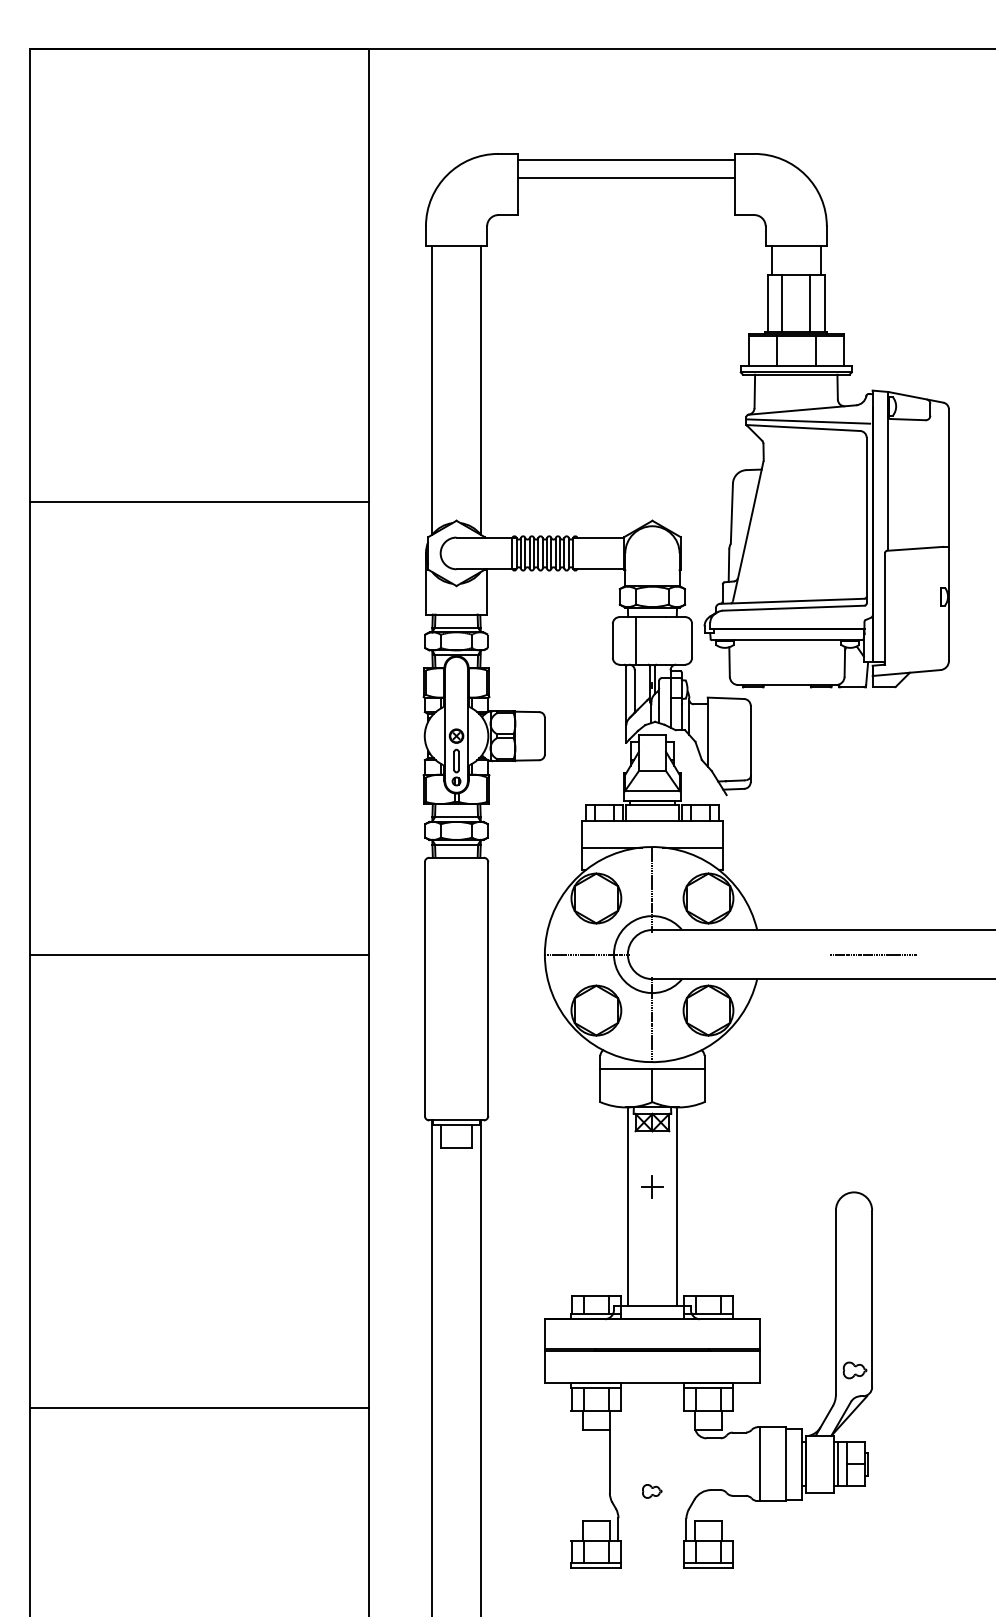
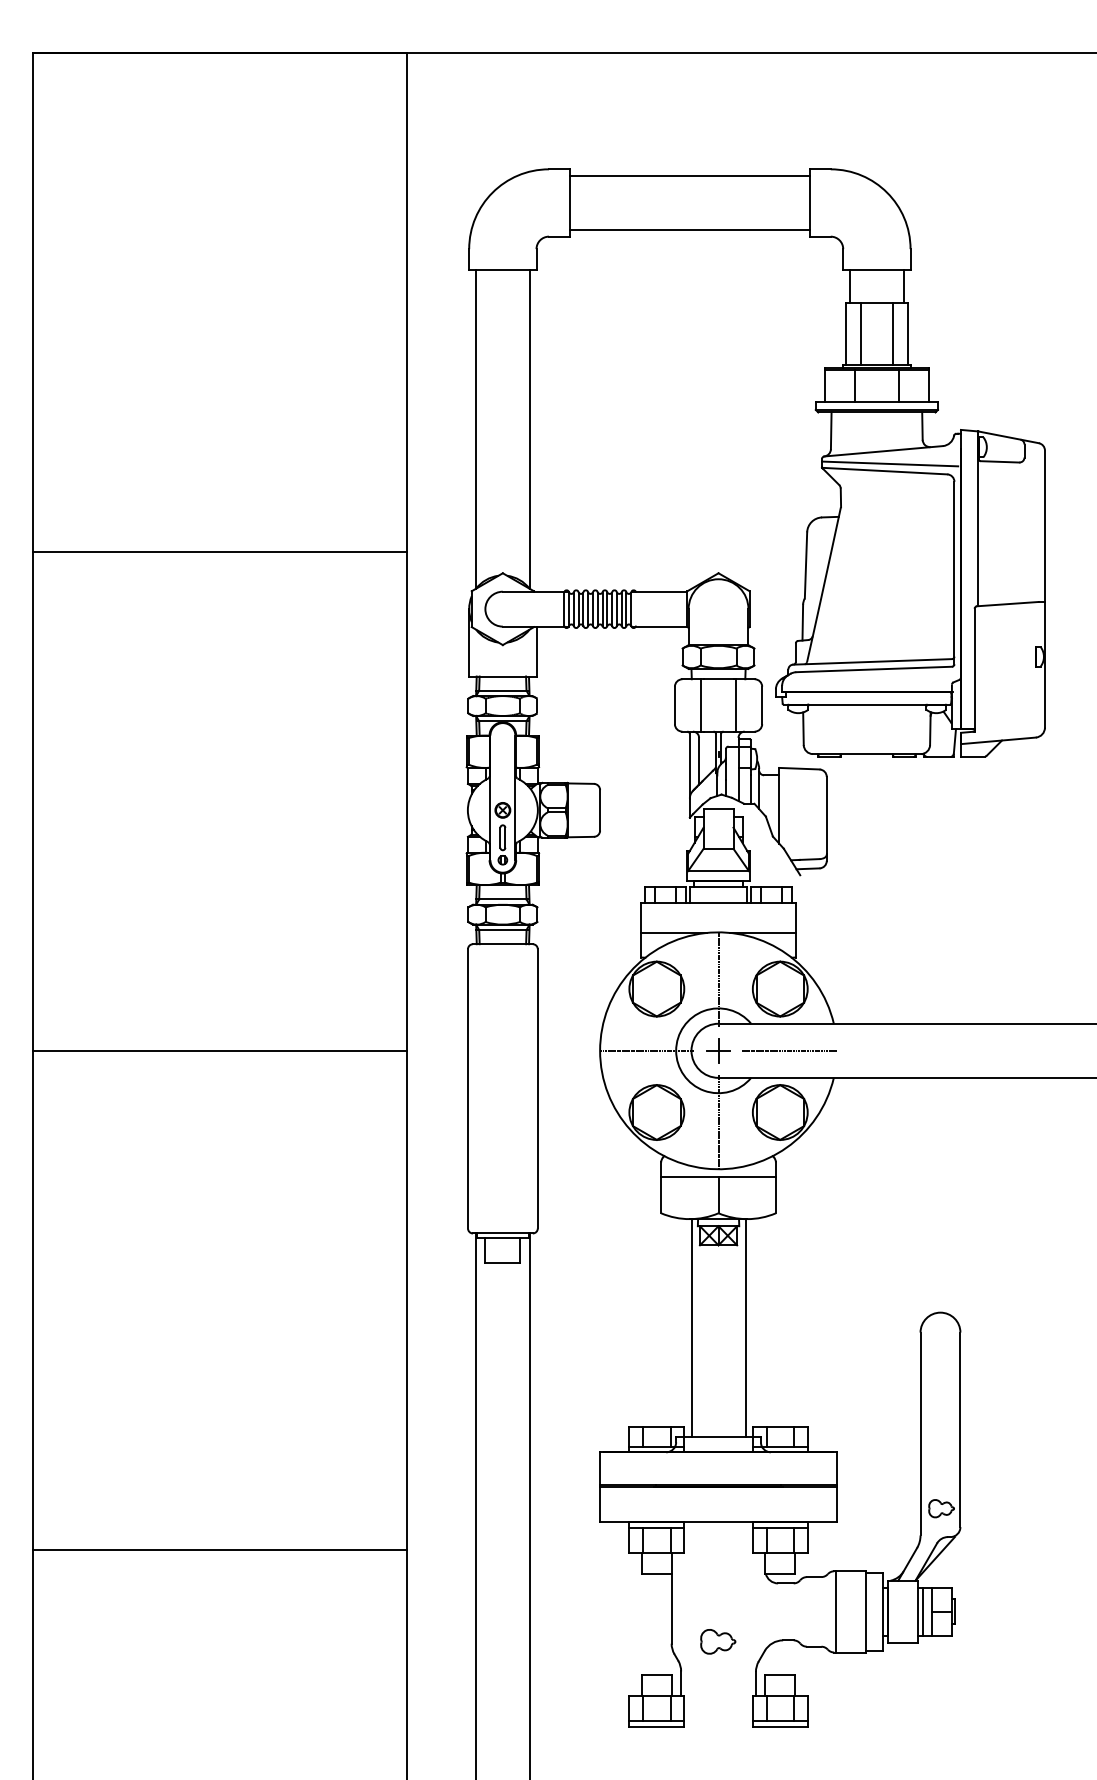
line: (626, 178) -> (689, 230), moved
line: (668, 640) -> (736, 705), added
line: (873, 954) -> (789, 1050), moved
part: (652, 1186) -> (718, 1050), moved
part: (652, 1491) -> (718, 1641), size x1.67

